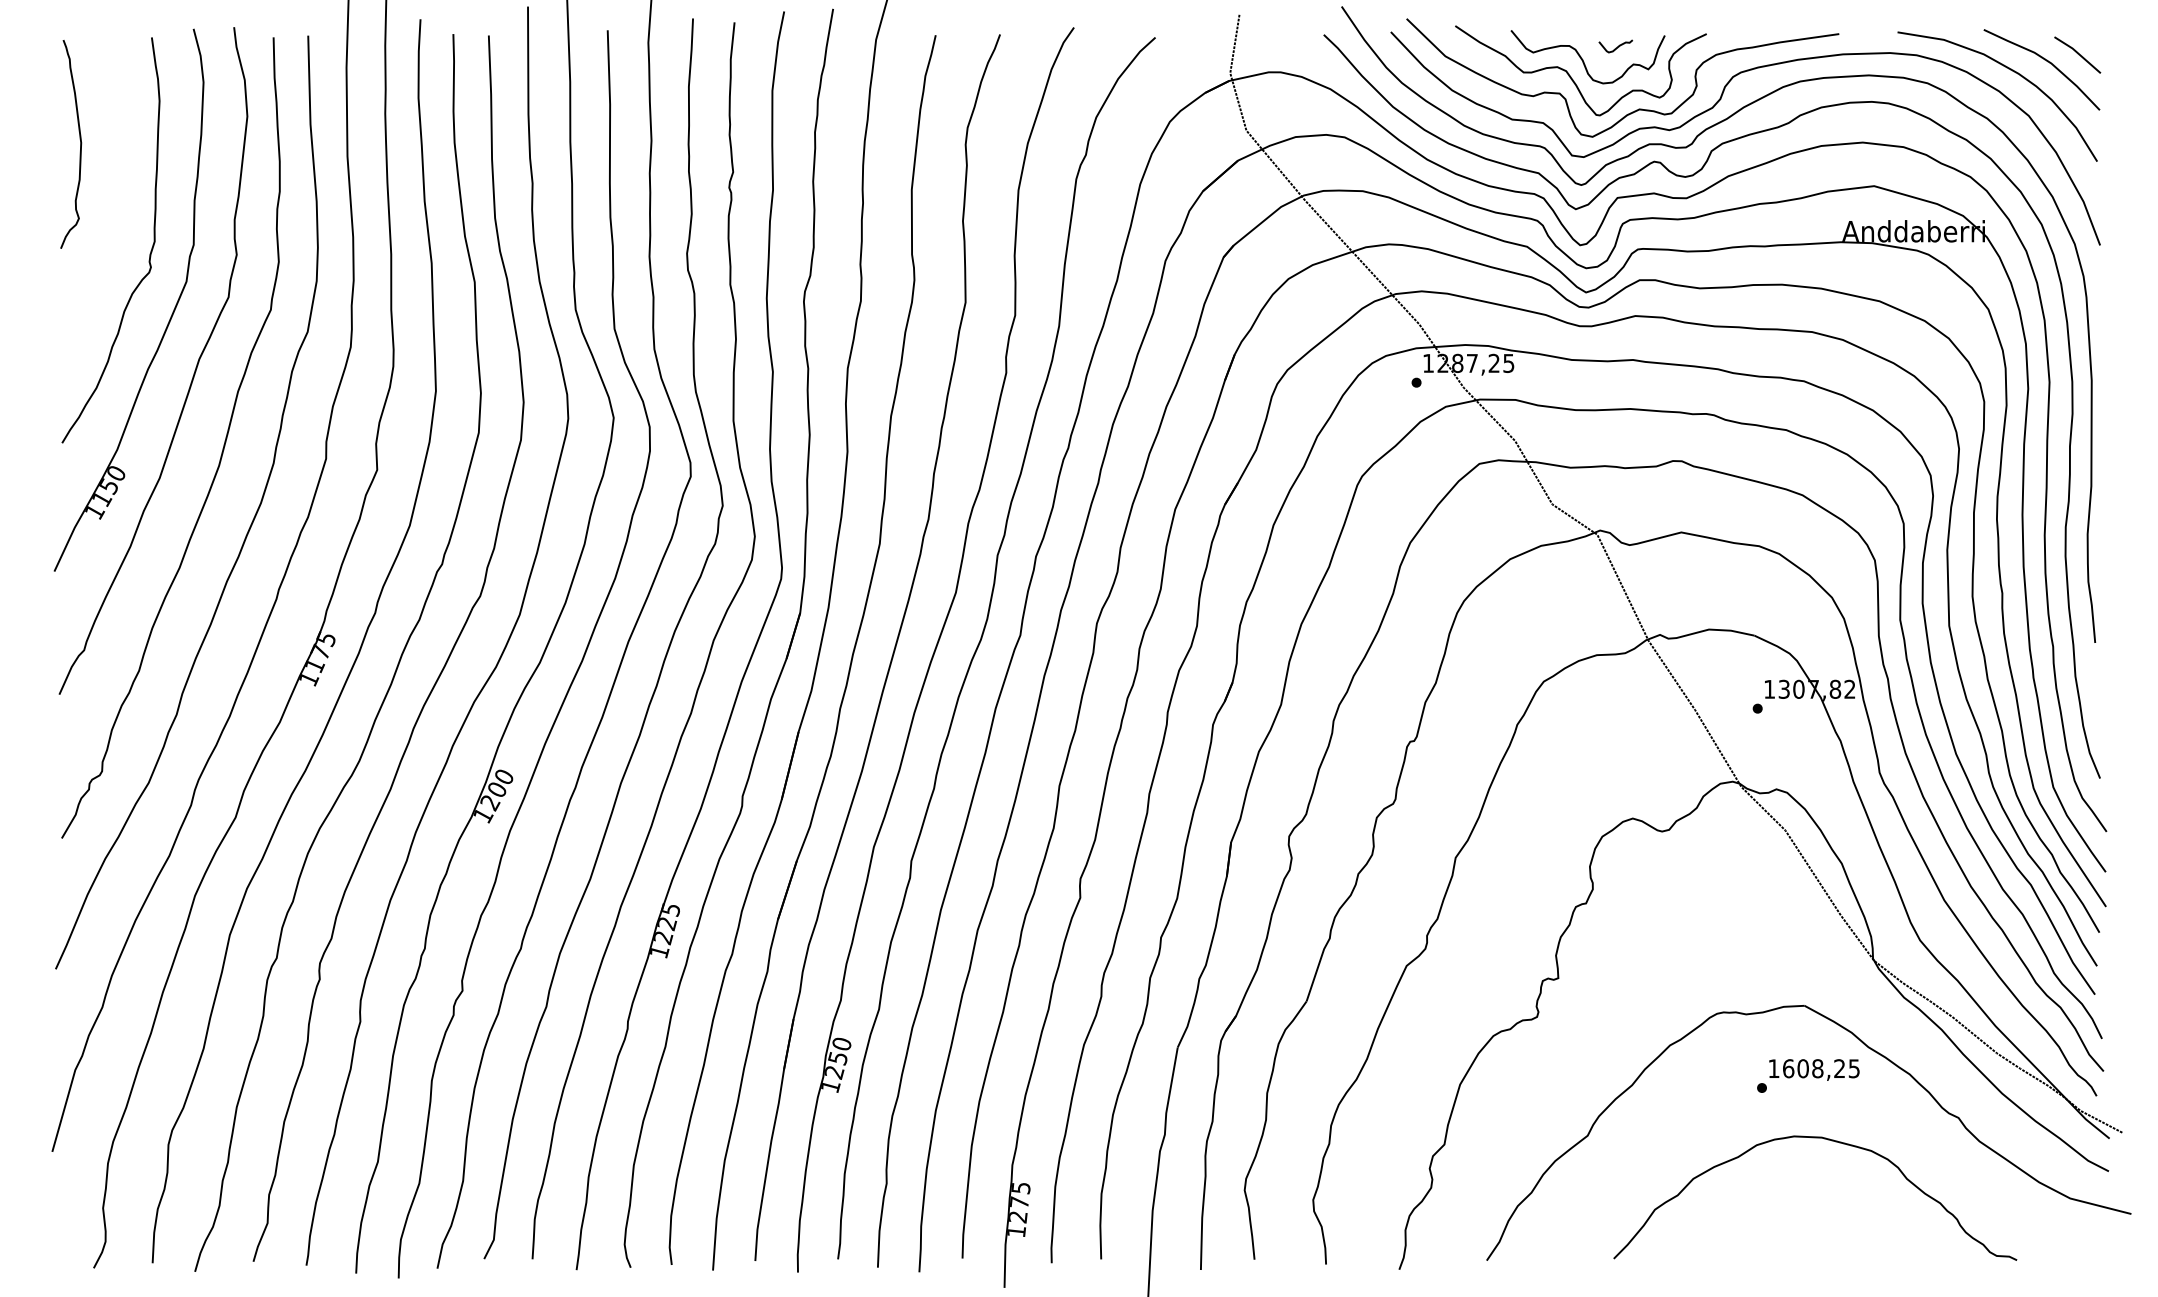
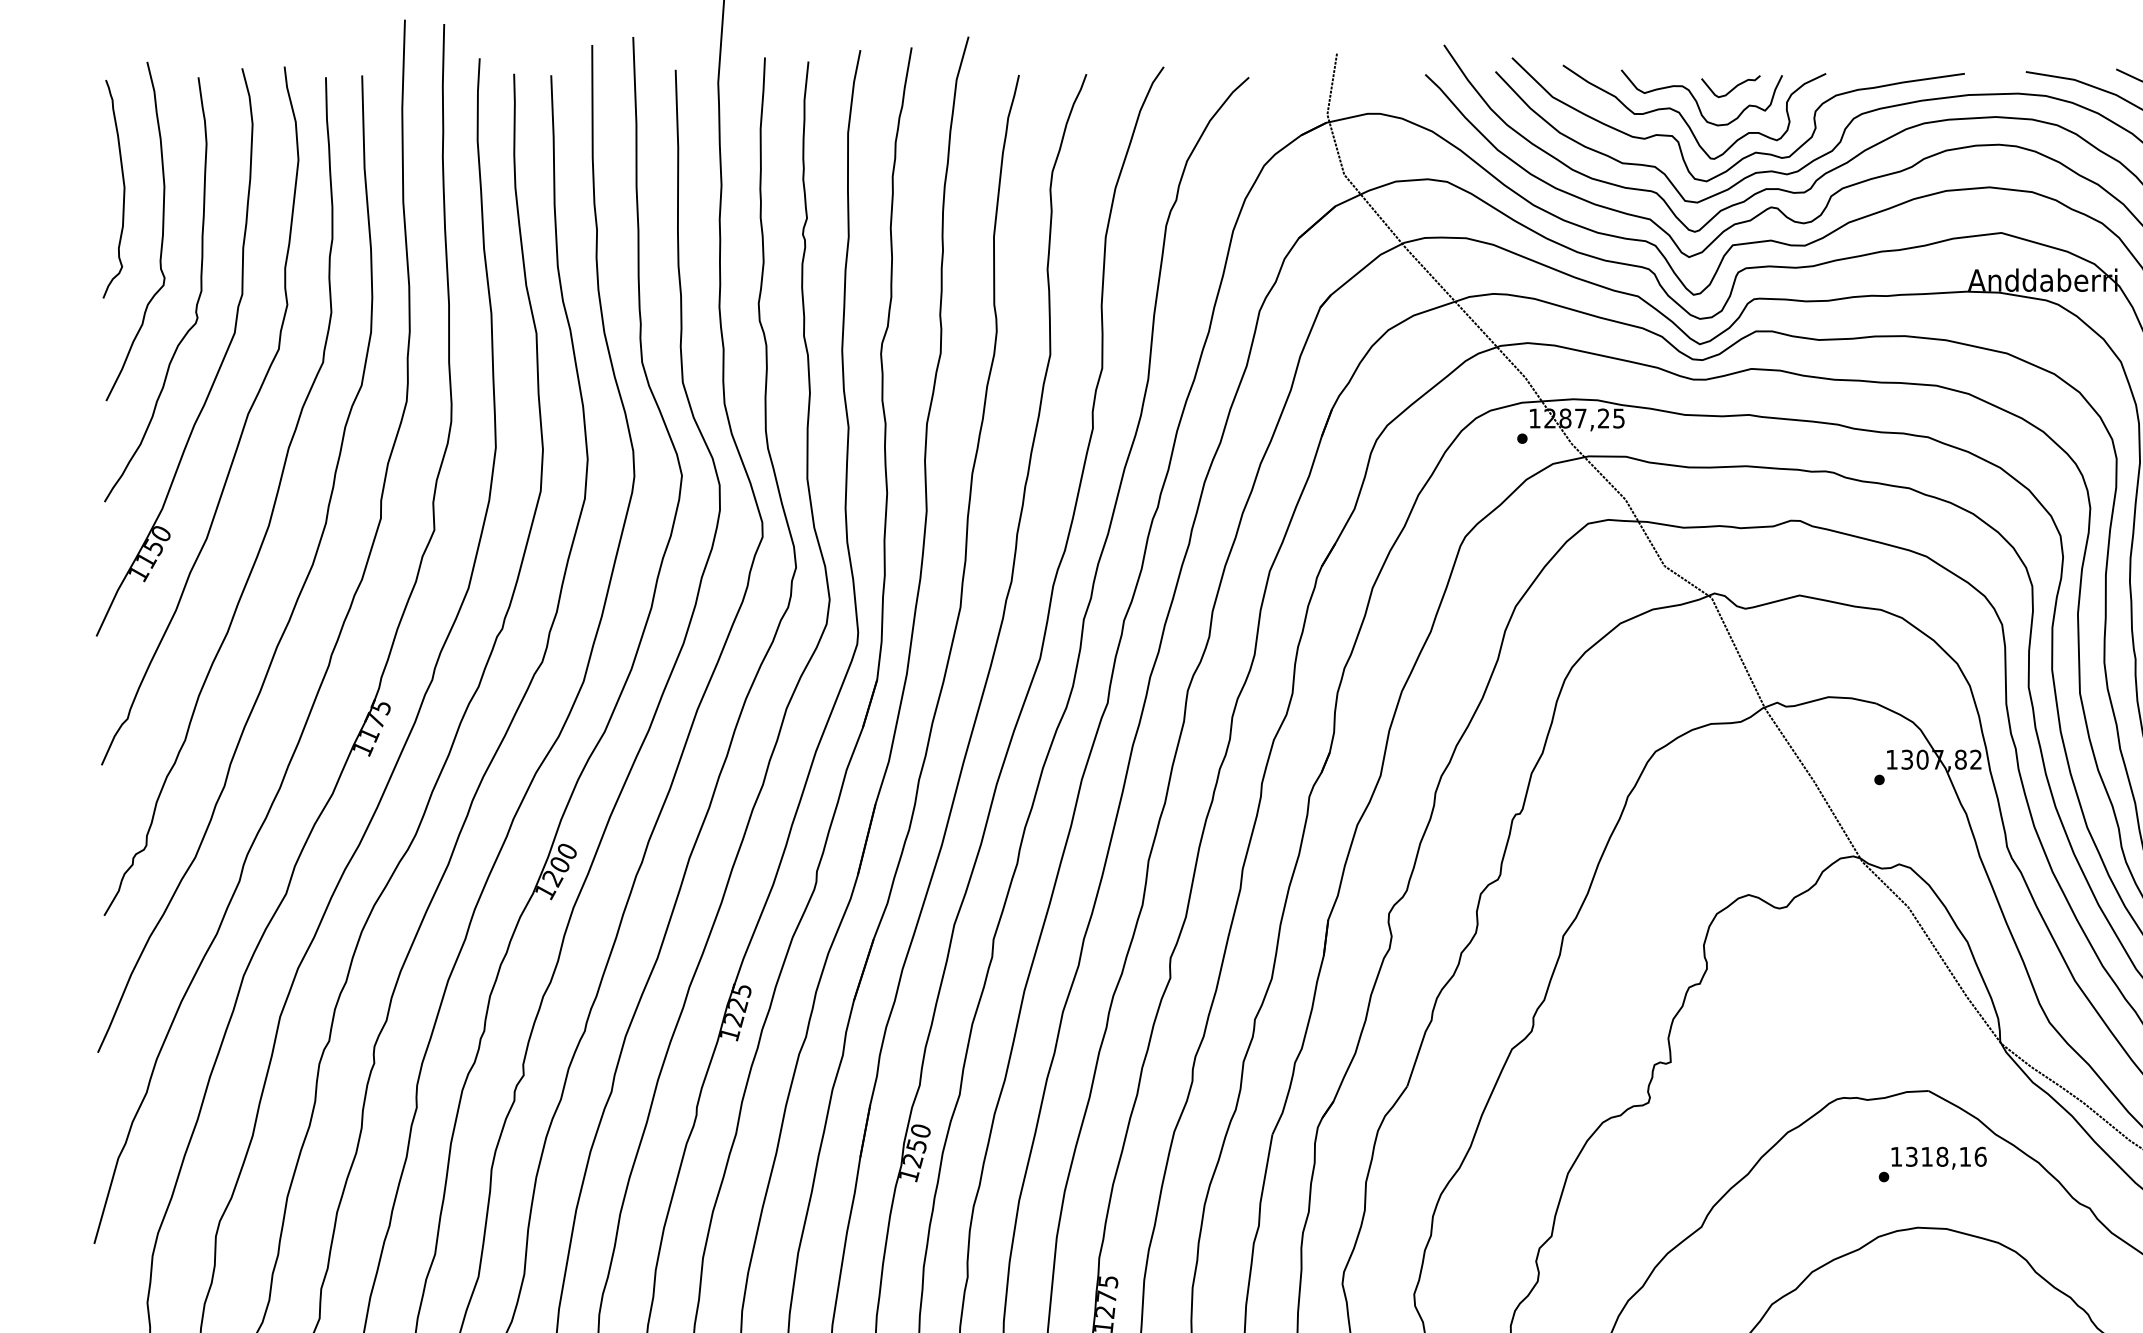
part: (1615, 46) -> (1730, 86), size x1.67
part: (116, 189) -> (161, 236), added
text: (1821, 1068) -> (1946, 1156), 1608,25 -> 1318,16

